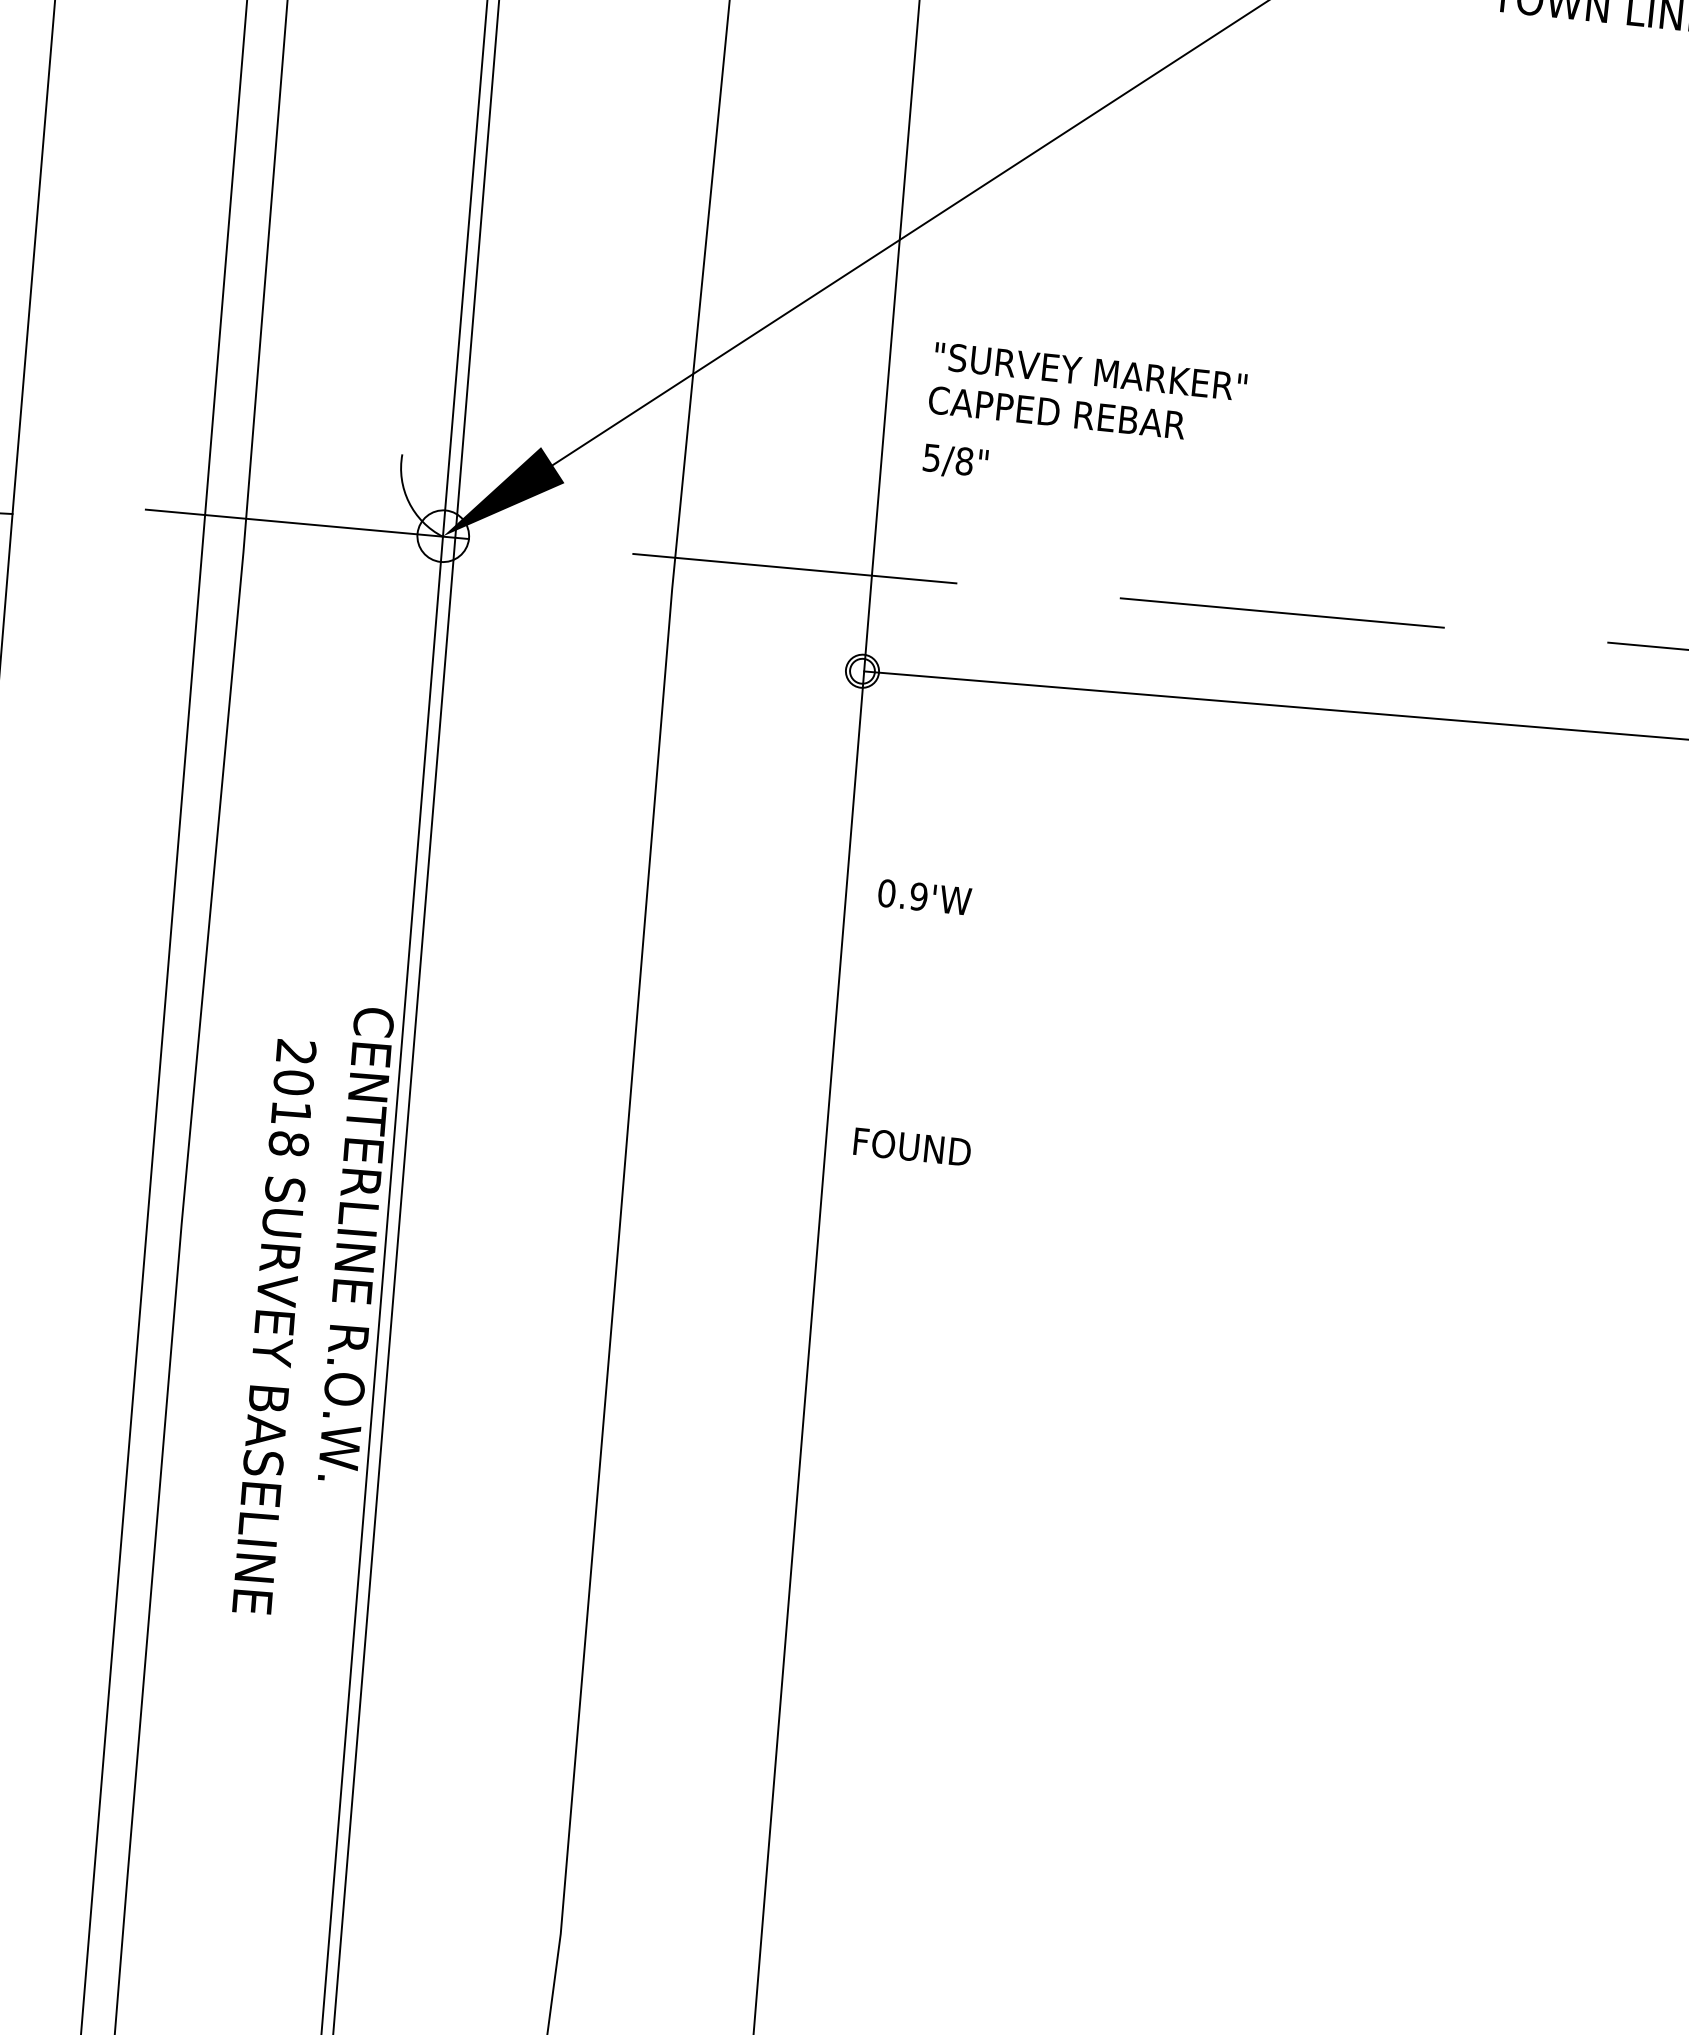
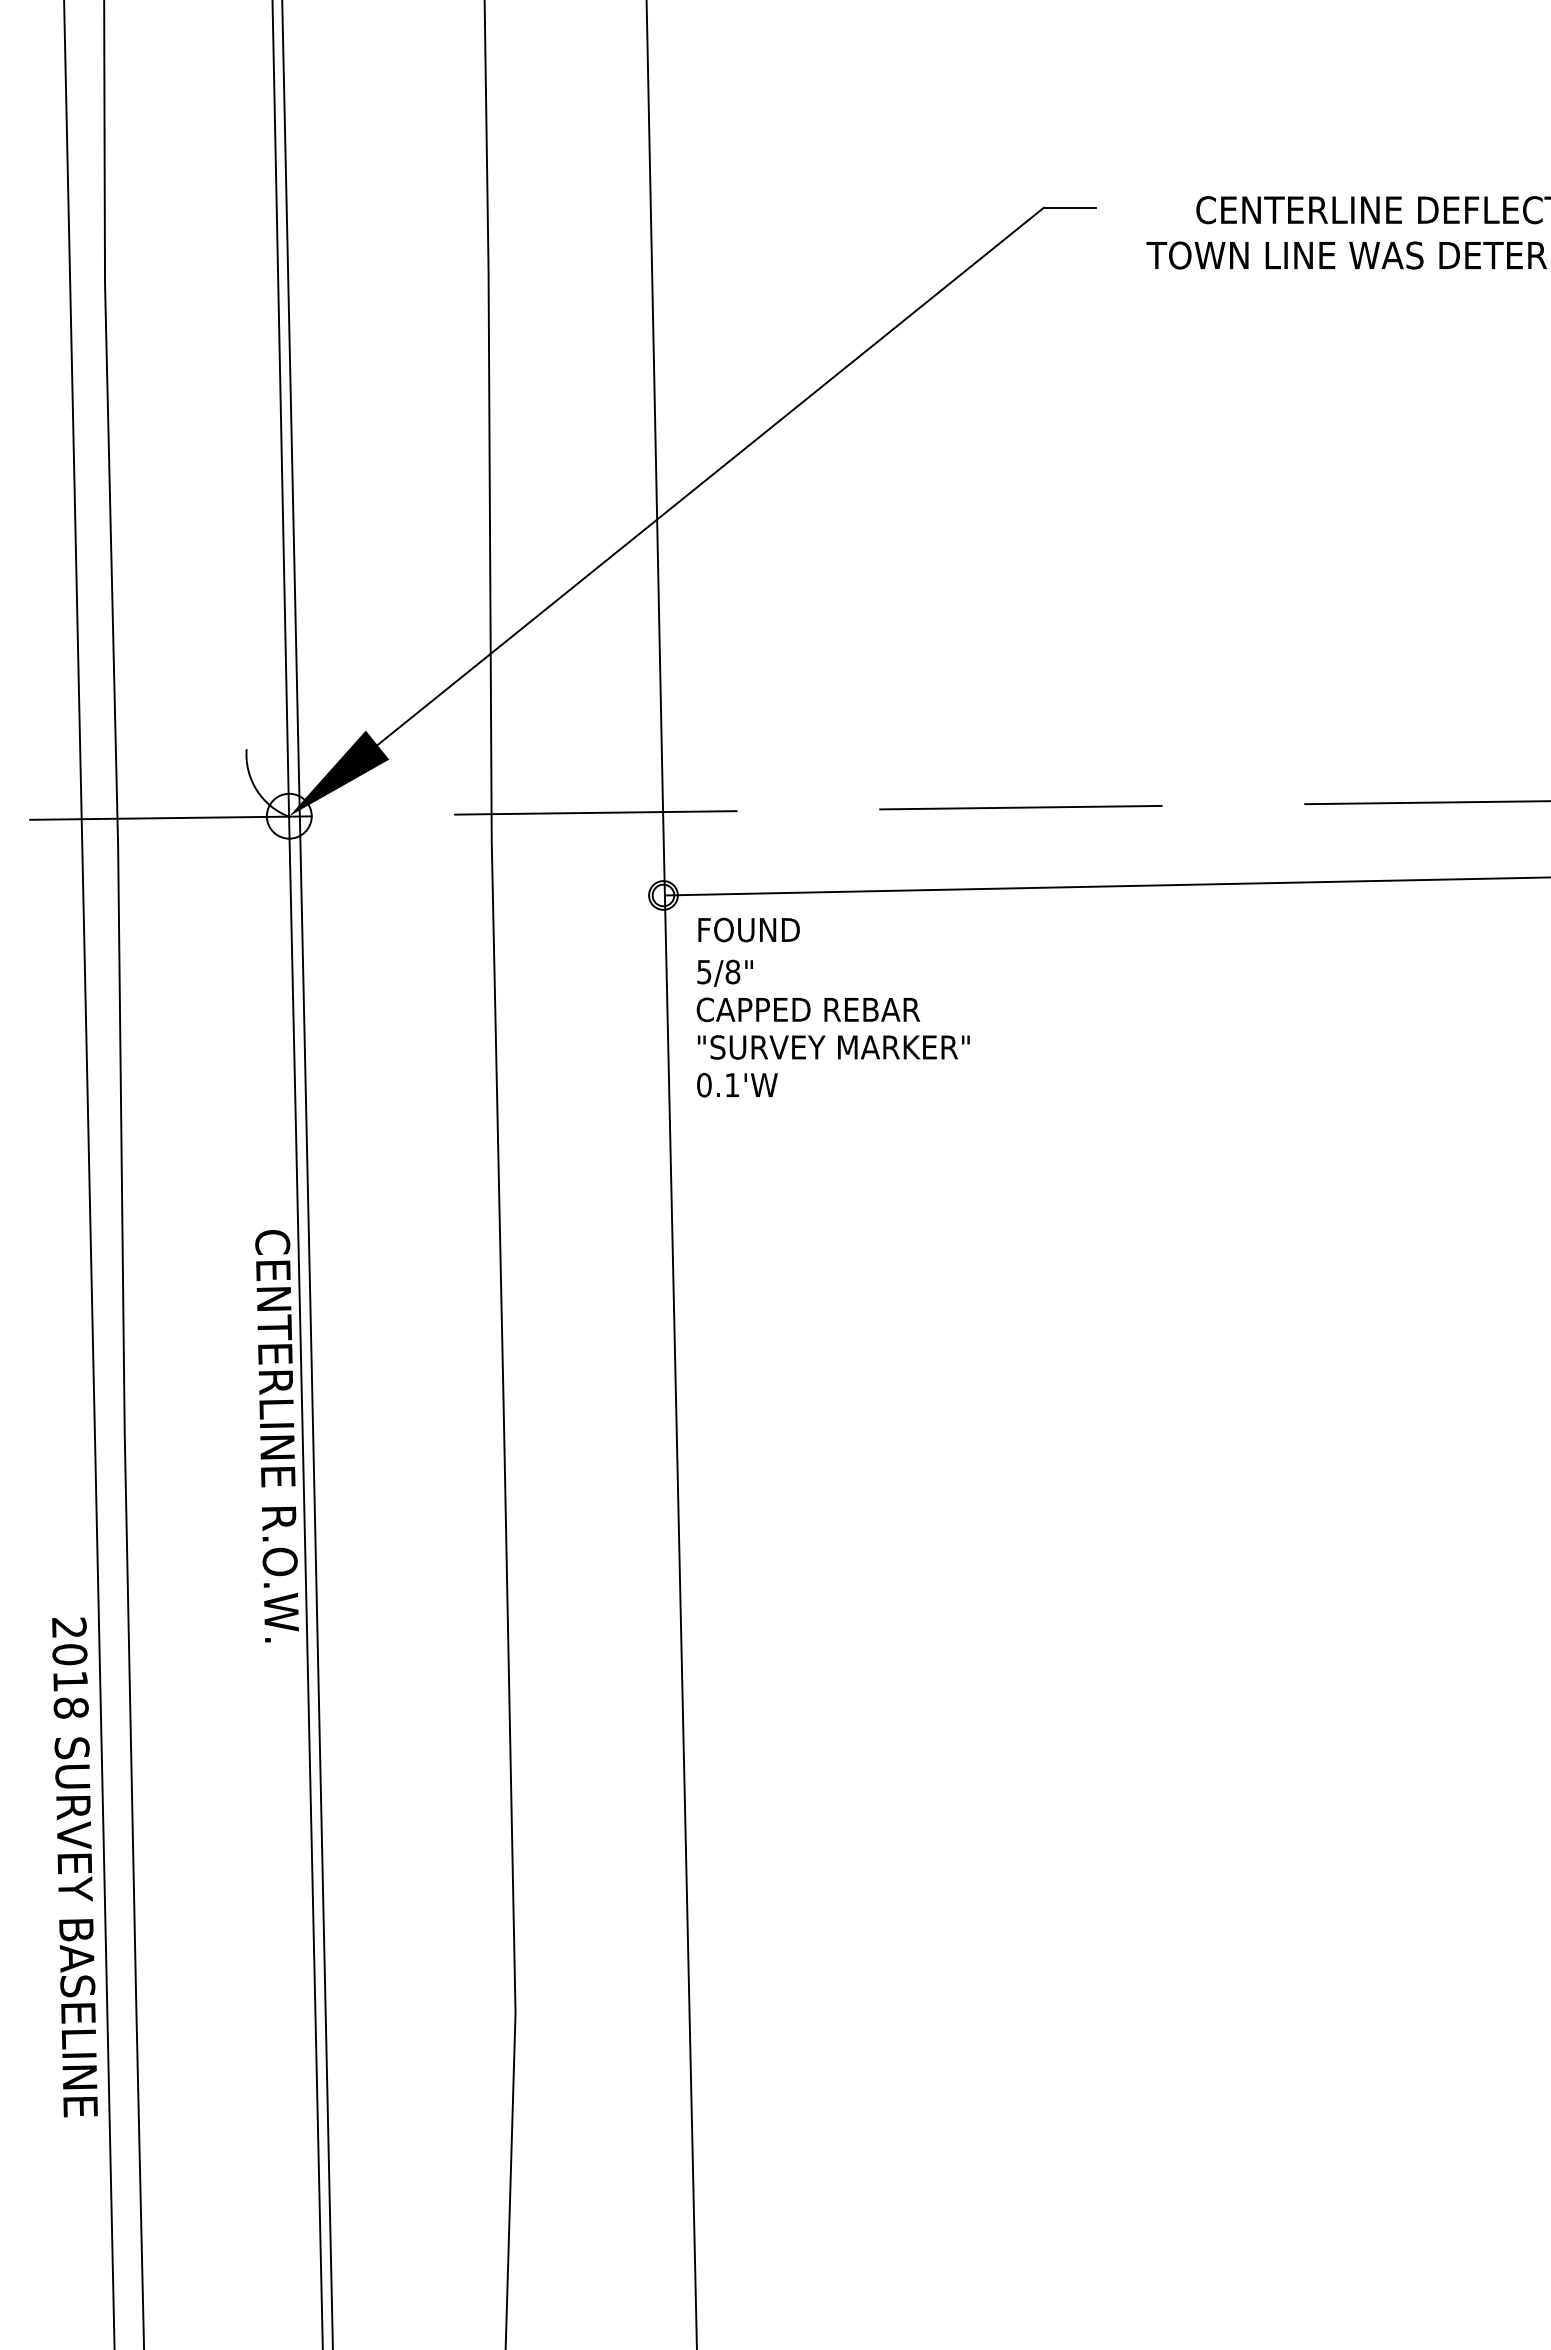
text: (1090, 371) -> (833, 1047), moved
text: (1057, 412) -> (808, 1009), moved
text: (954, 460) -> (724, 972), moved
text: (919, 897) -> (732, 1085), 0.9'W -> 0.1'W
text: (911, 1146) -> (748, 929), moved
text: (273, 1327) -> (74, 1867), moved

